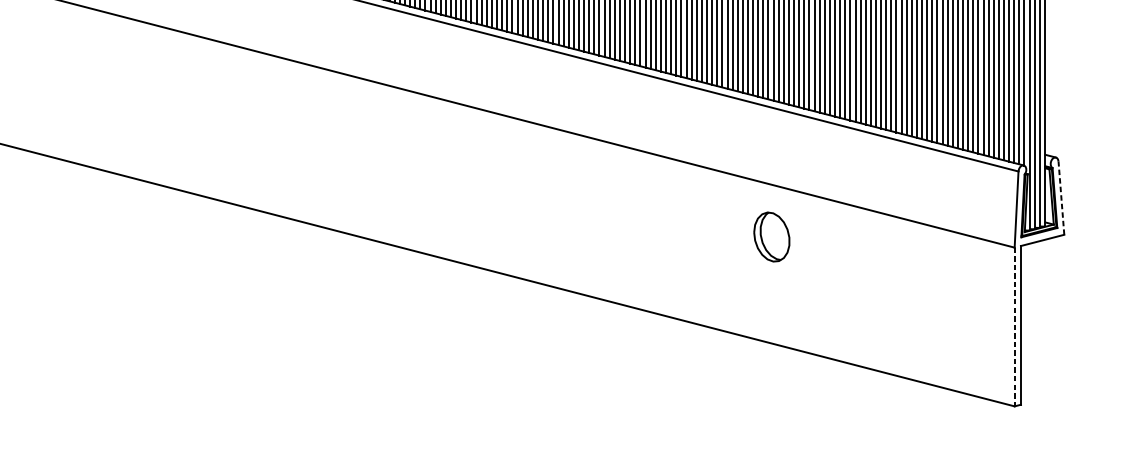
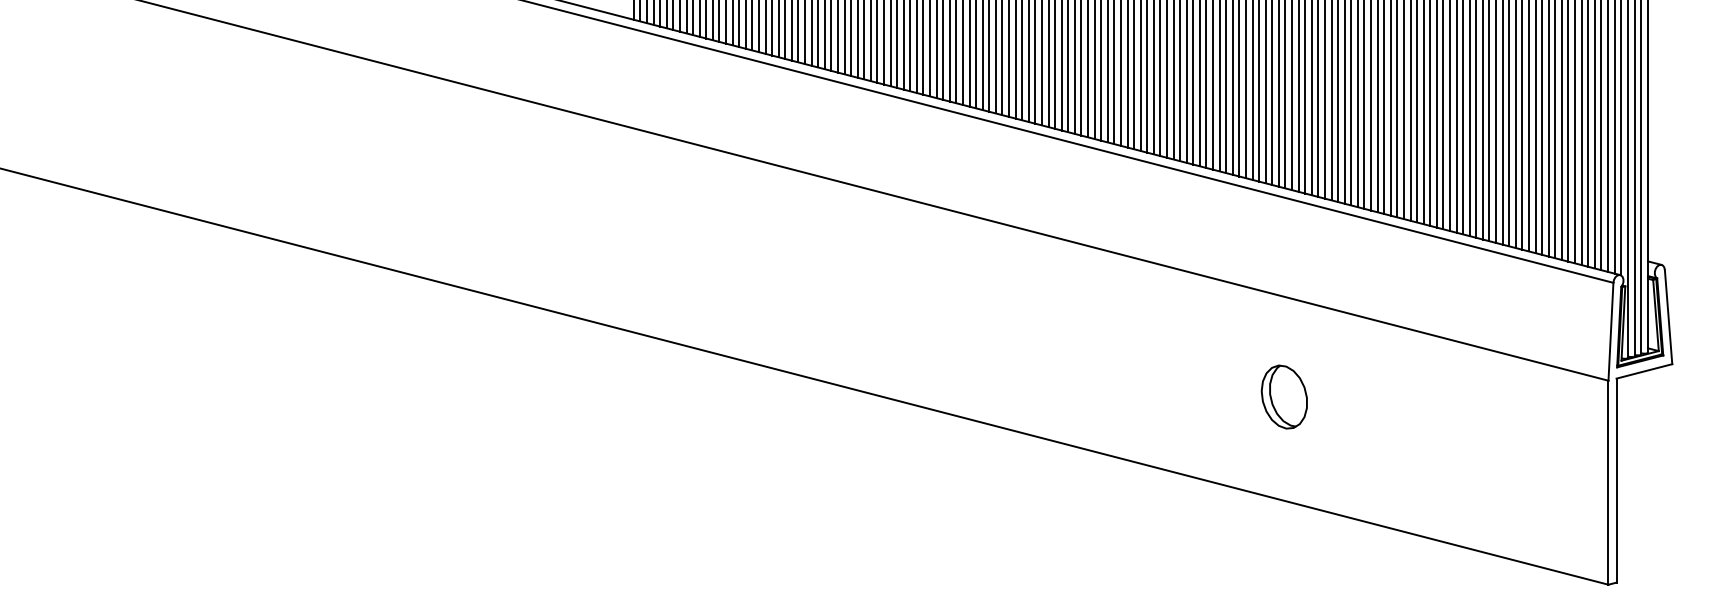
line: (1061, 197) -> (1668, 316), dashed -> solid
part: (771, 236) -> (1283, 396), moved
line: (1014, 327) -> (1608, 483), dashed -> solid

